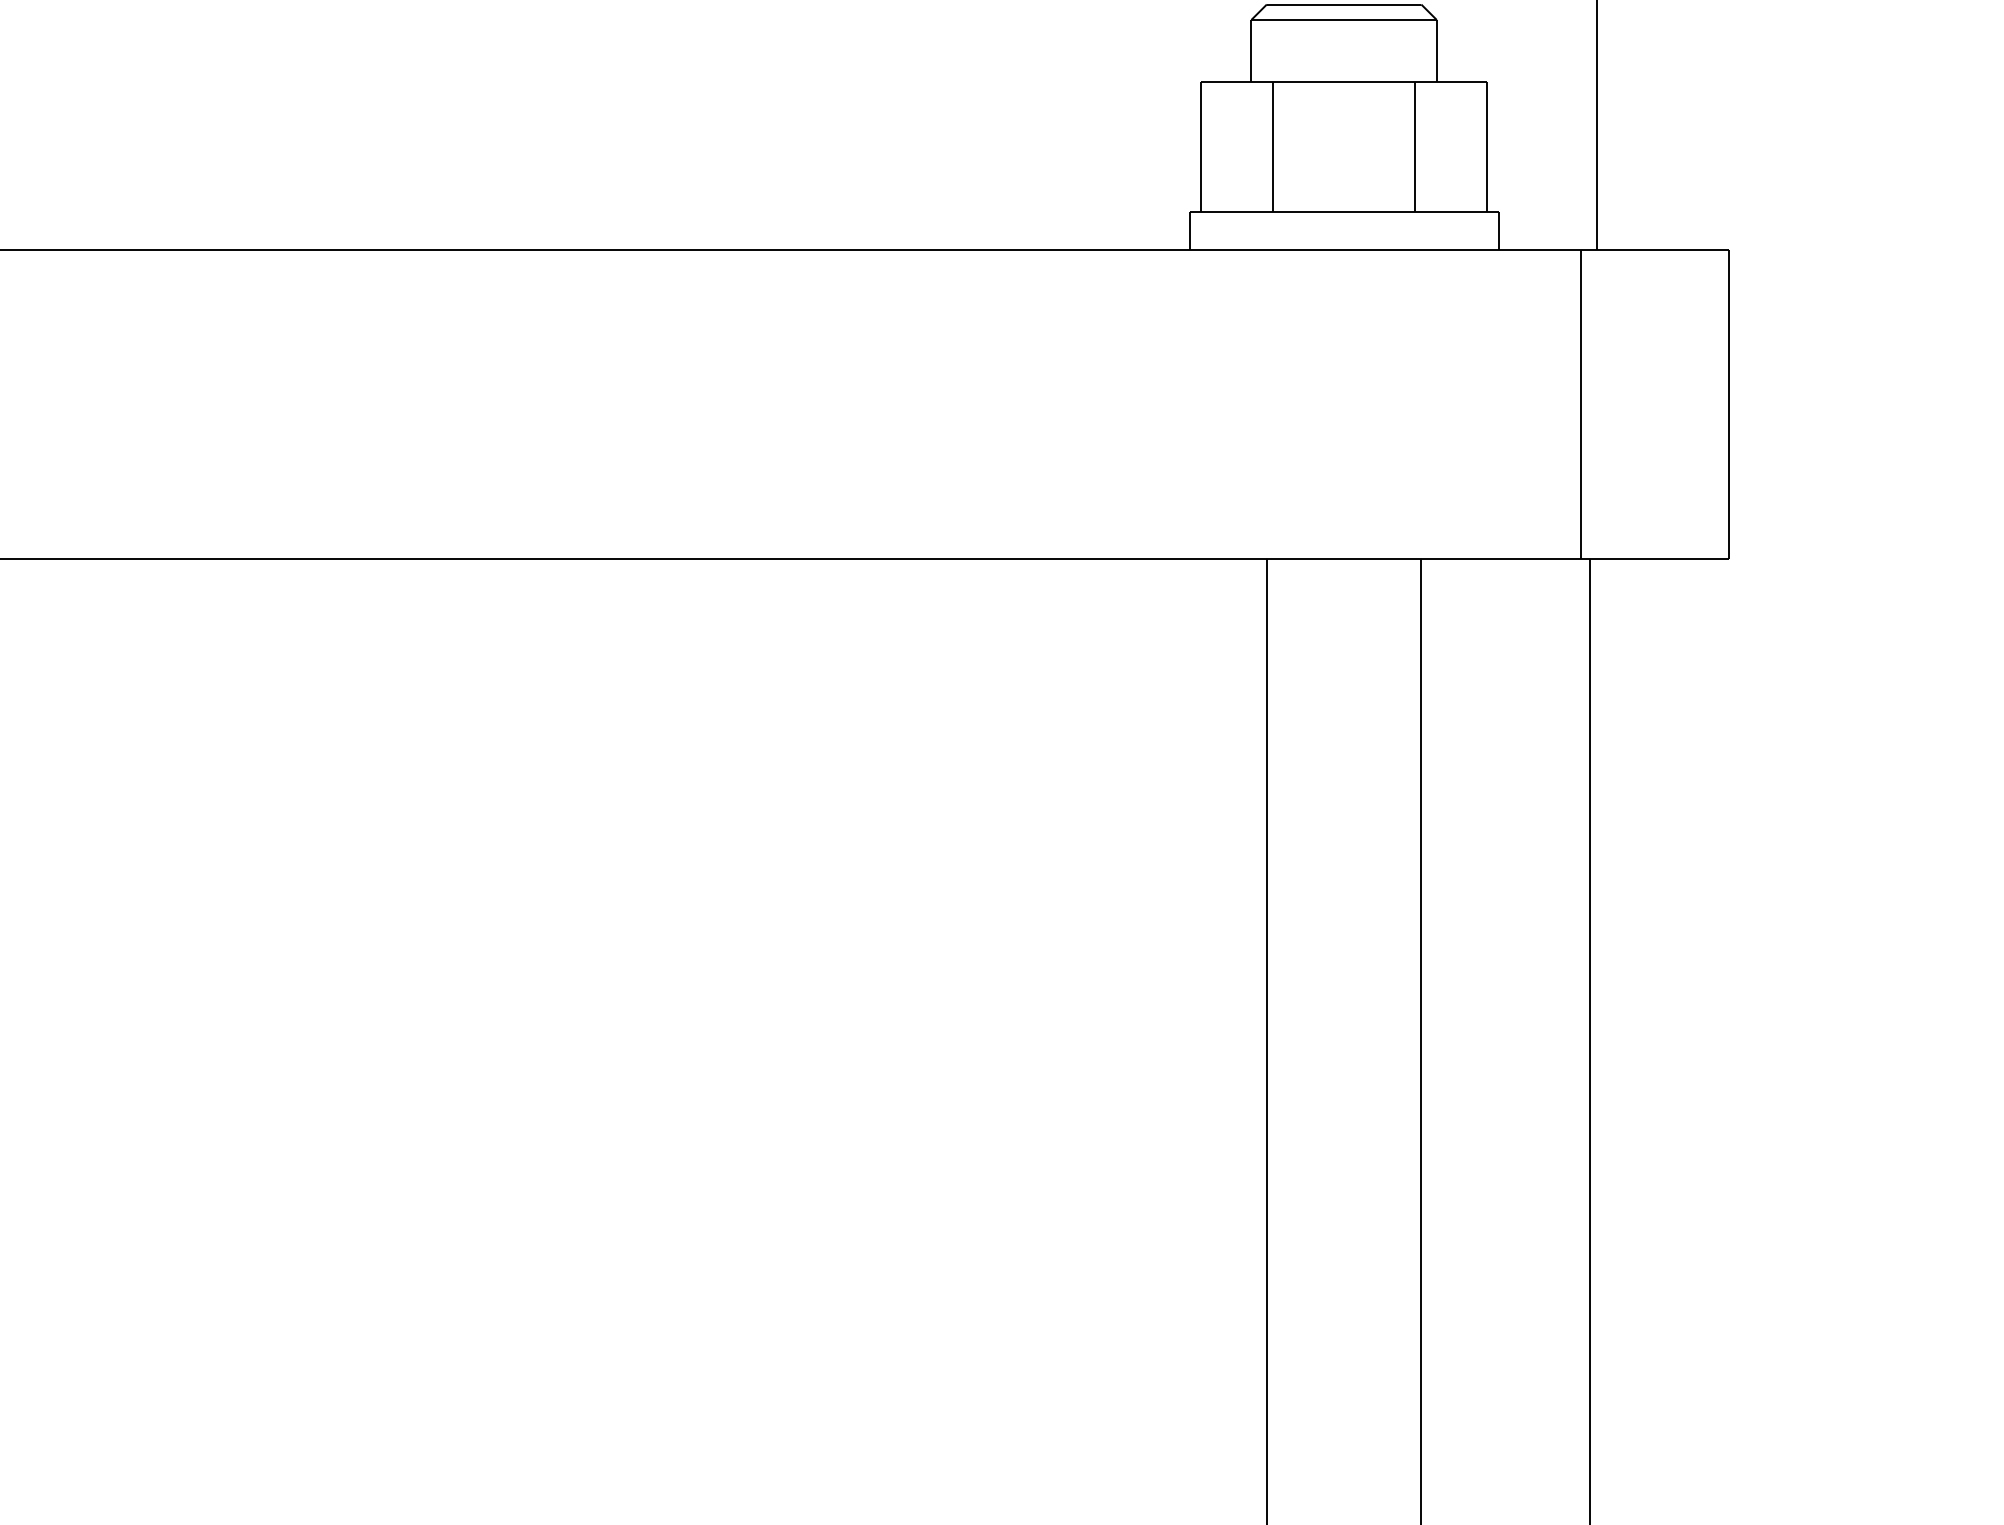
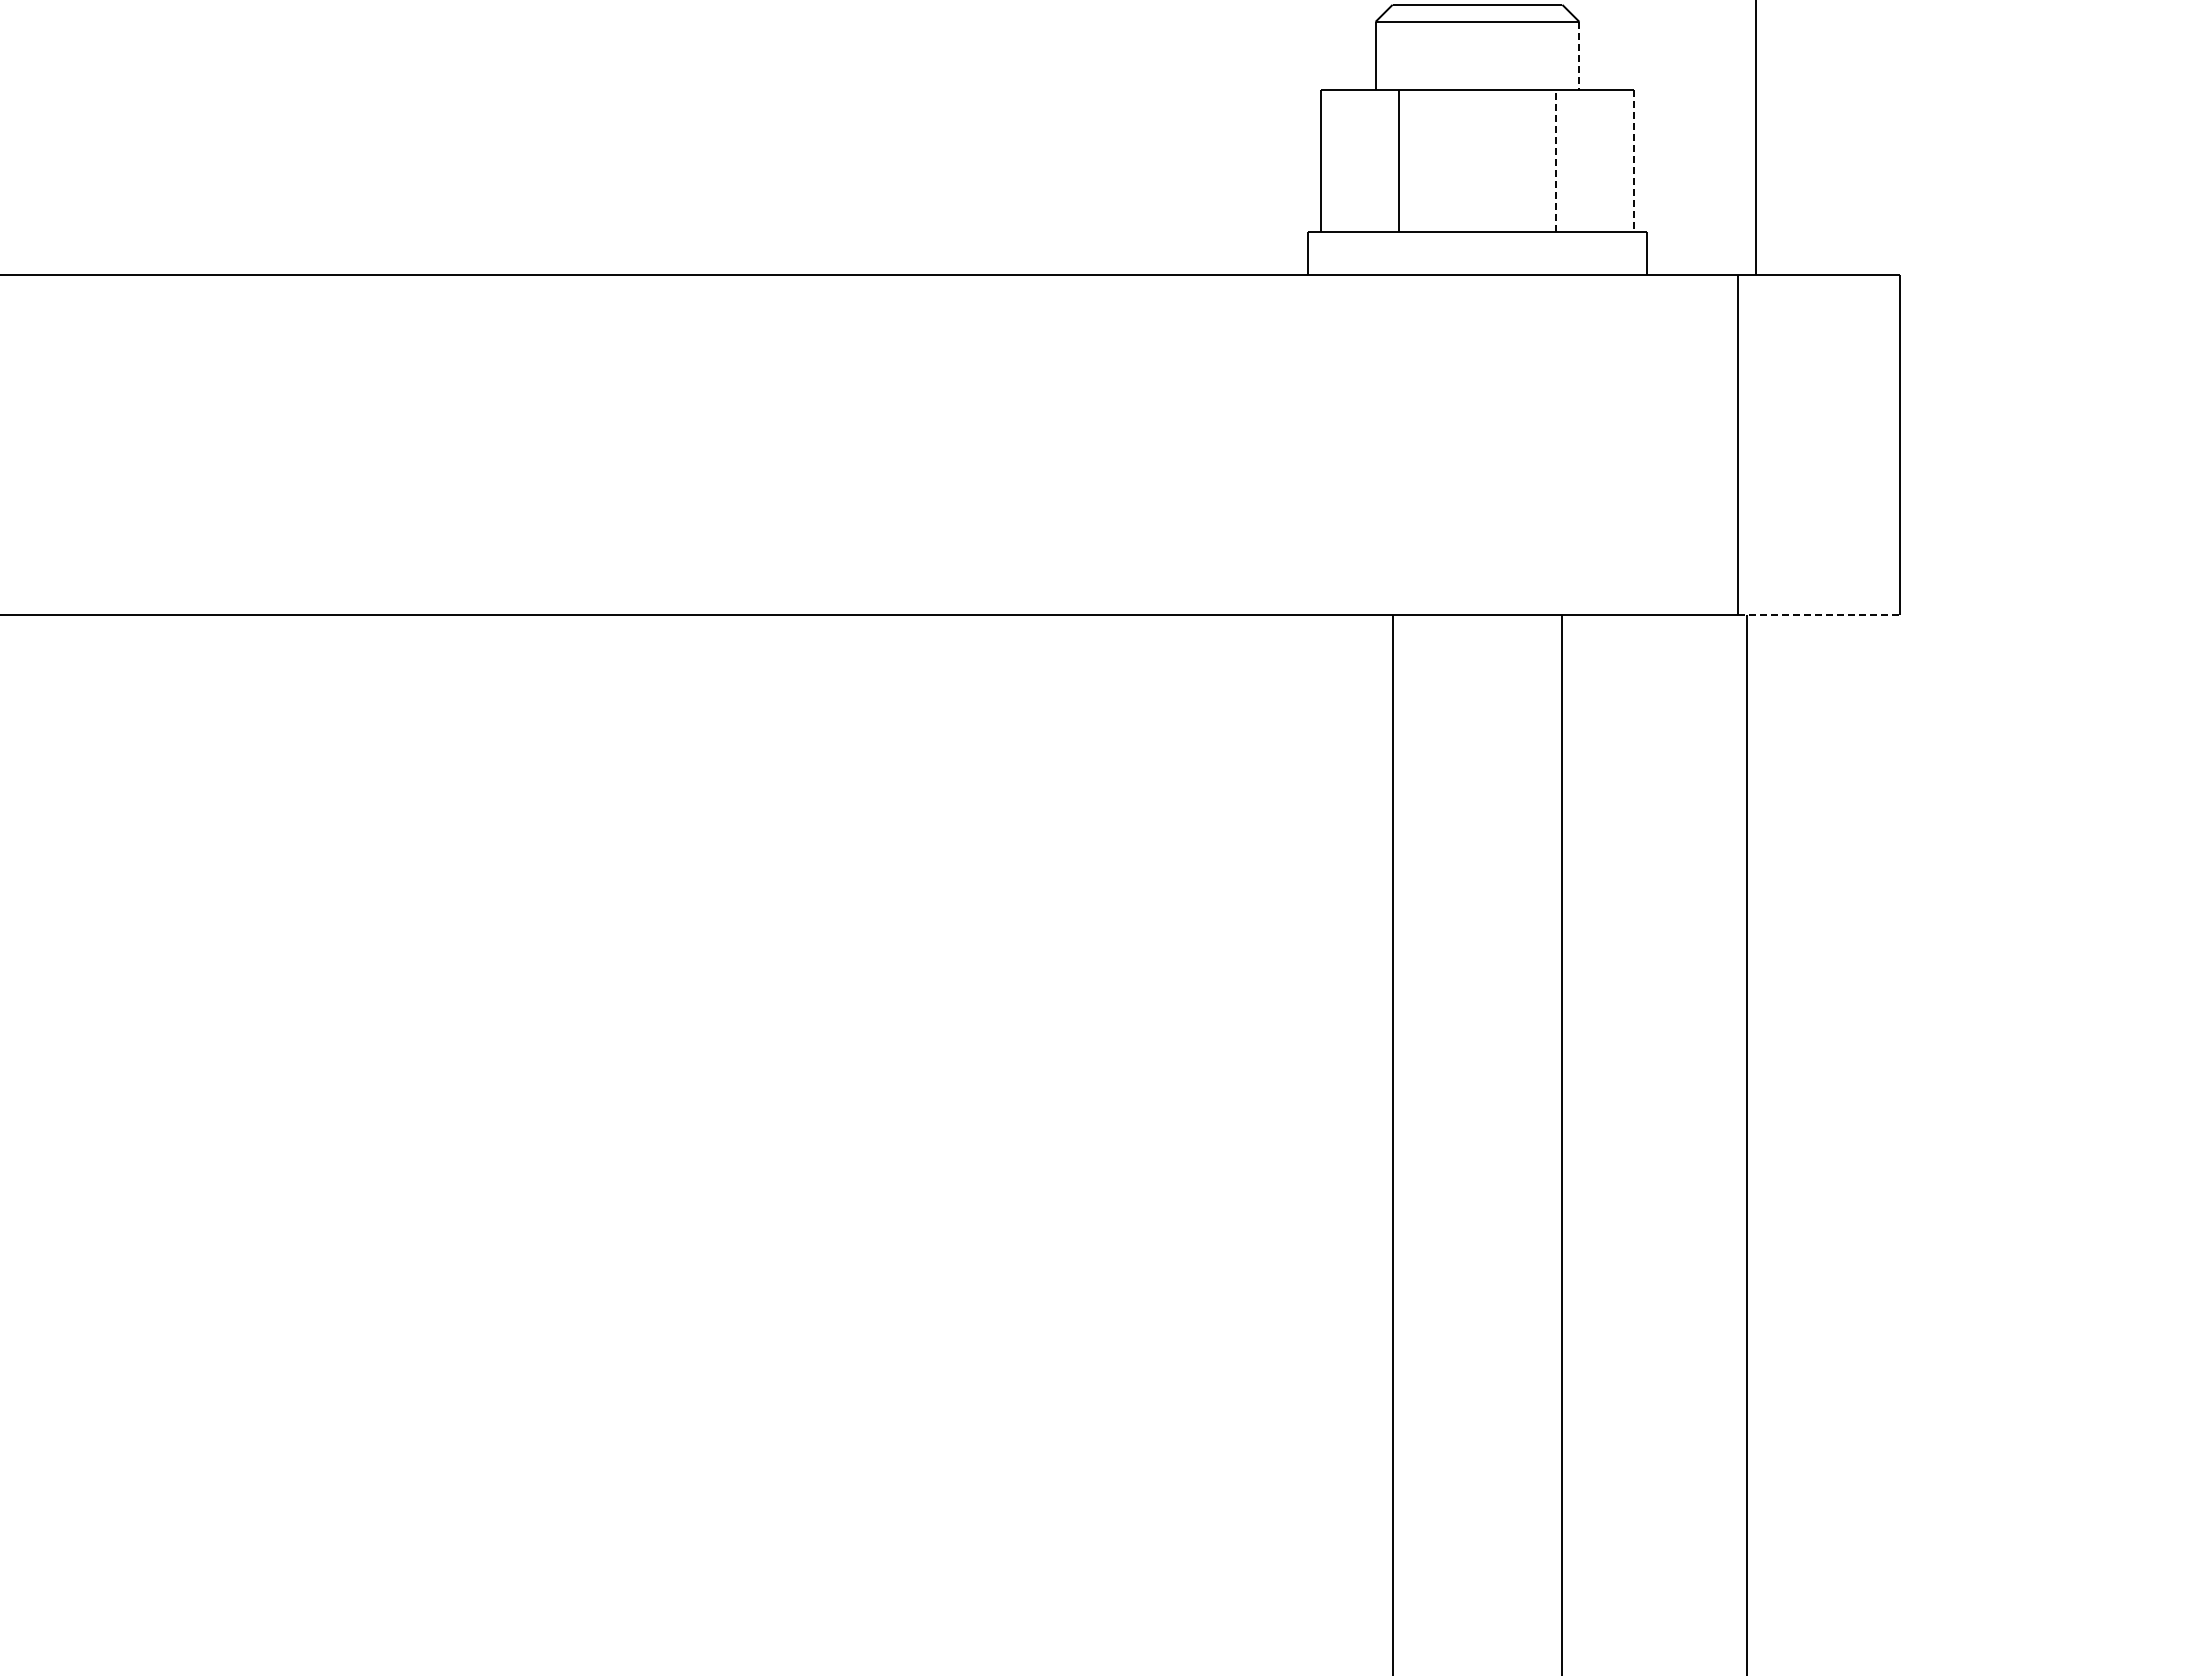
line: (1436, 50) -> (1579, 55), solid -> dashed
line: (1415, 146) -> (1555, 160), solid -> dashed
line: (1486, 147) -> (1634, 161), solid -> dashed
line: (1655, 559) -> (1819, 614), solid -> dashed

